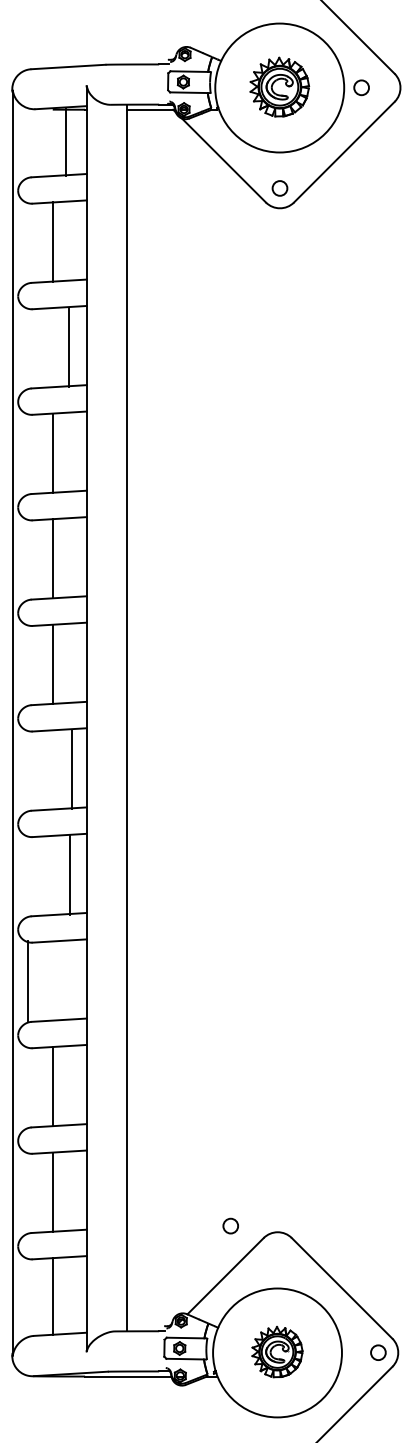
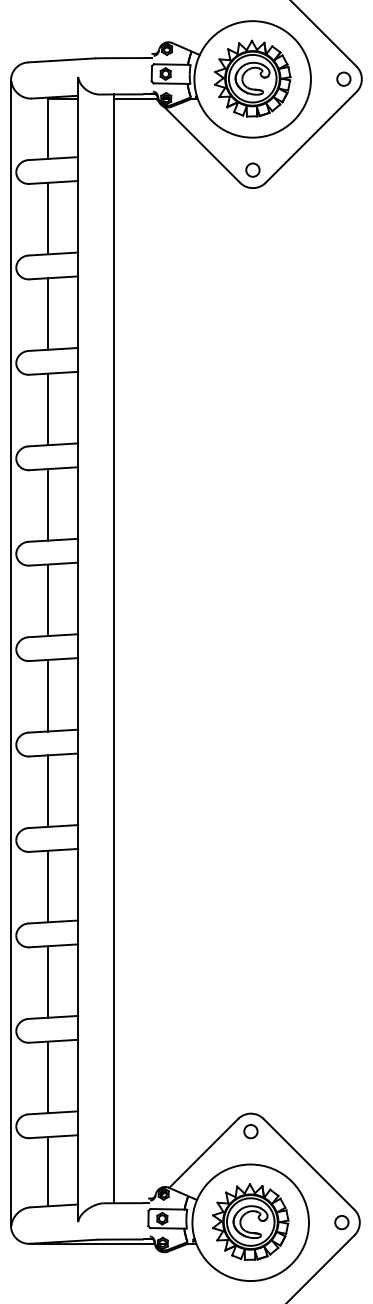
part: (279, 86) -> (252, 78), size x1.43
circle: (361, 87) -> (343, 78), moved
line: (65, 142) -> (47, 128), moved
line: (68, 347) -> (47, 313), moved
line: (71, 769) -> (47, 695), moved
line: (69, 875) -> (47, 791), moved
line: (27, 980) -> (47, 886), moved
circle: (230, 1225) -> (250, 1131), moved
part: (277, 1351) -> (250, 1221), size x1.67

